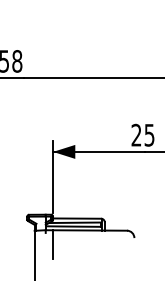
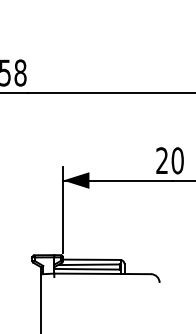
text: (149, 135) -> (177, 160), 25 -> 20
line: (53, 244) -> (63, 290), removed

